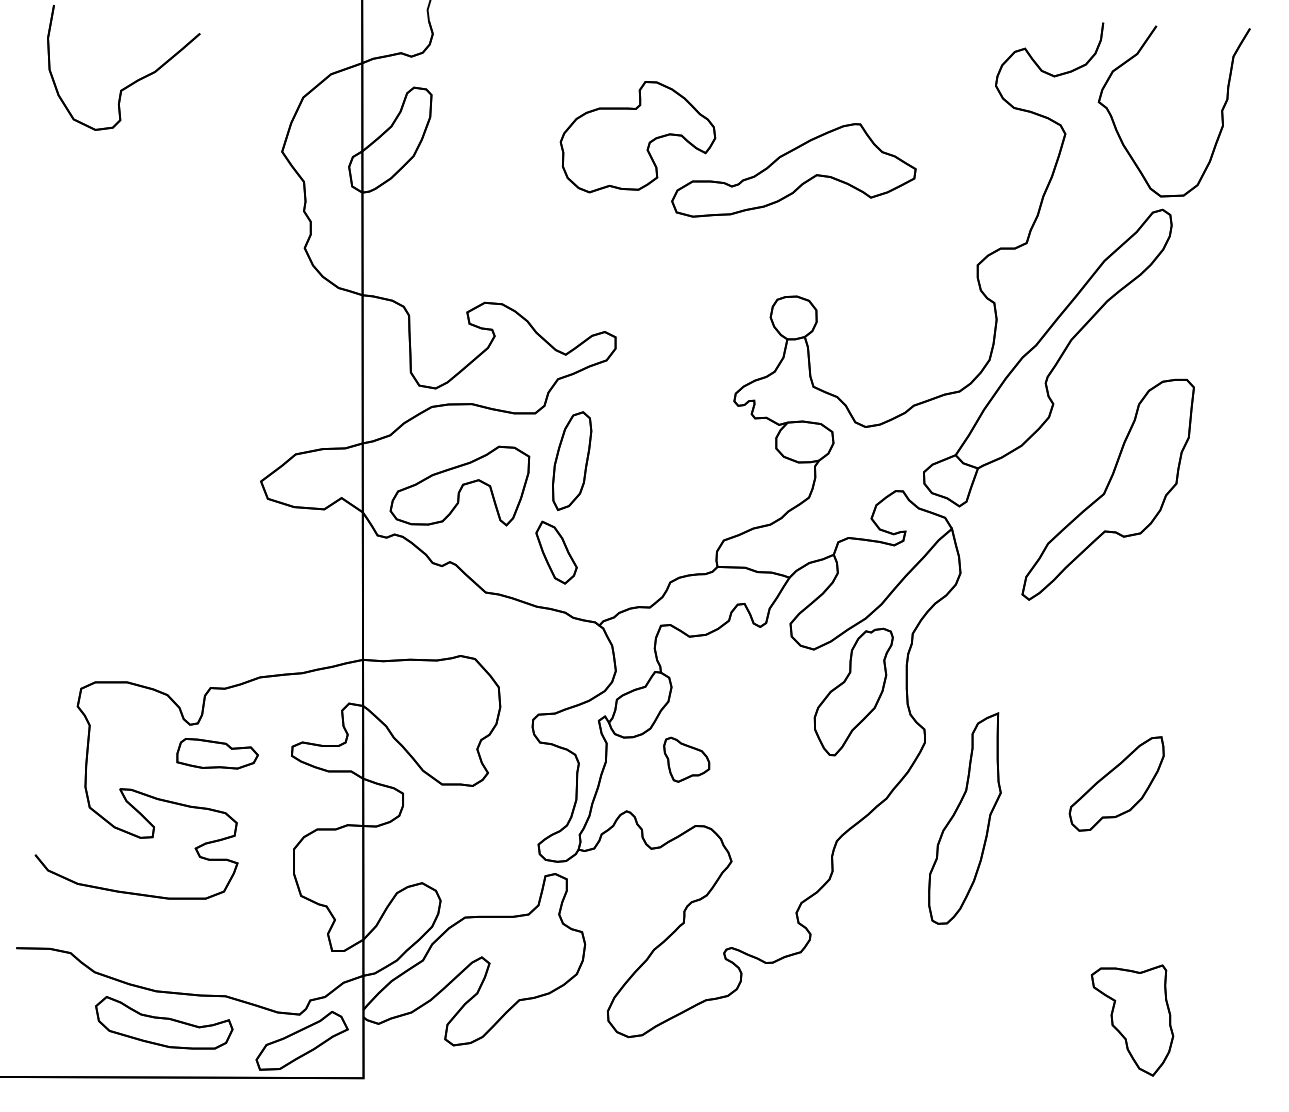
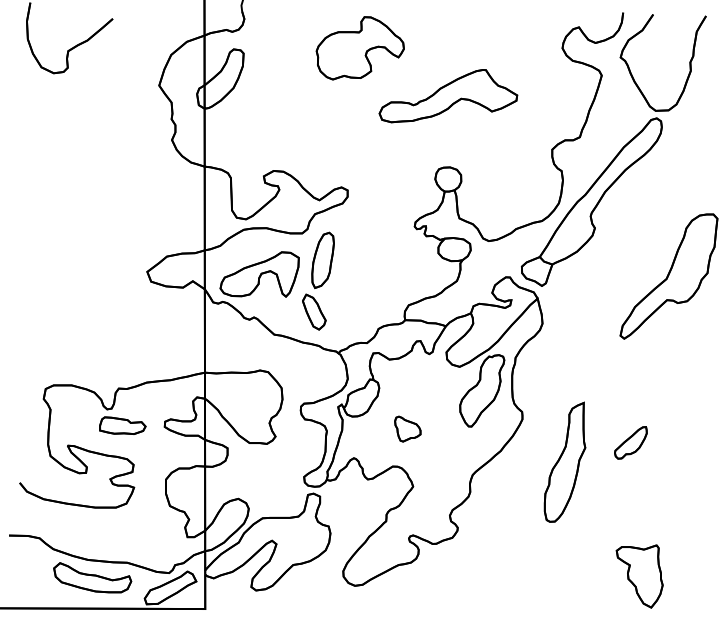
part: (636, 137) -> (359, 48), moved
part: (1107, 489) -> (668, 276), moved
part: (686, 758) -> (407, 428), moved
part: (1116, 783) -> (630, 442), size x0.6
part: (963, 817) -> (564, 461), moved

